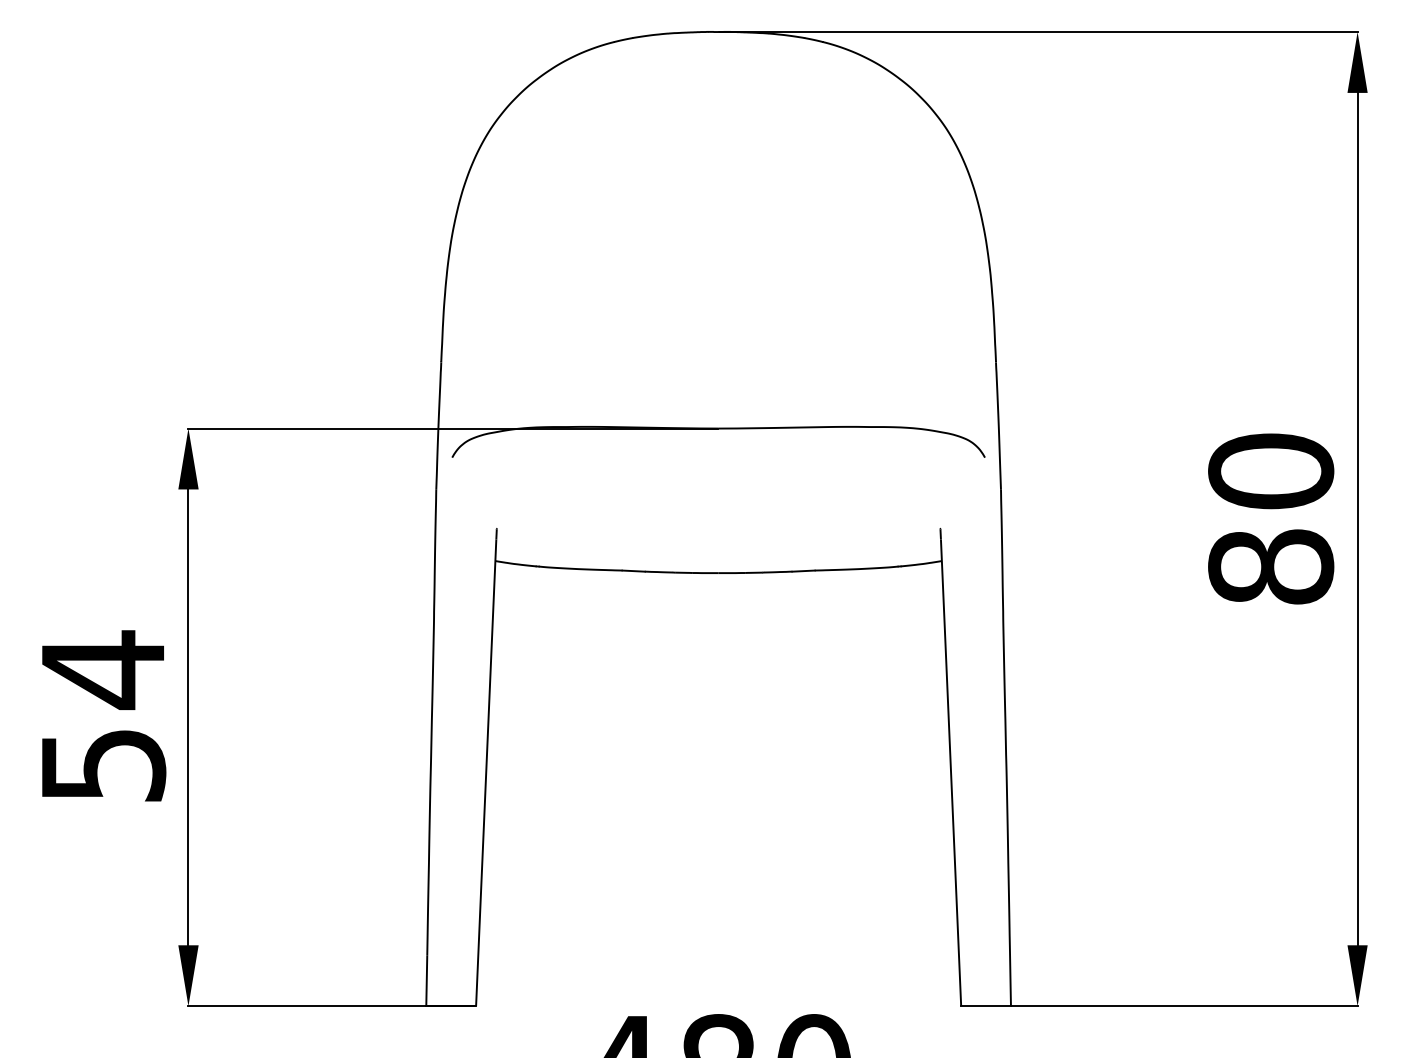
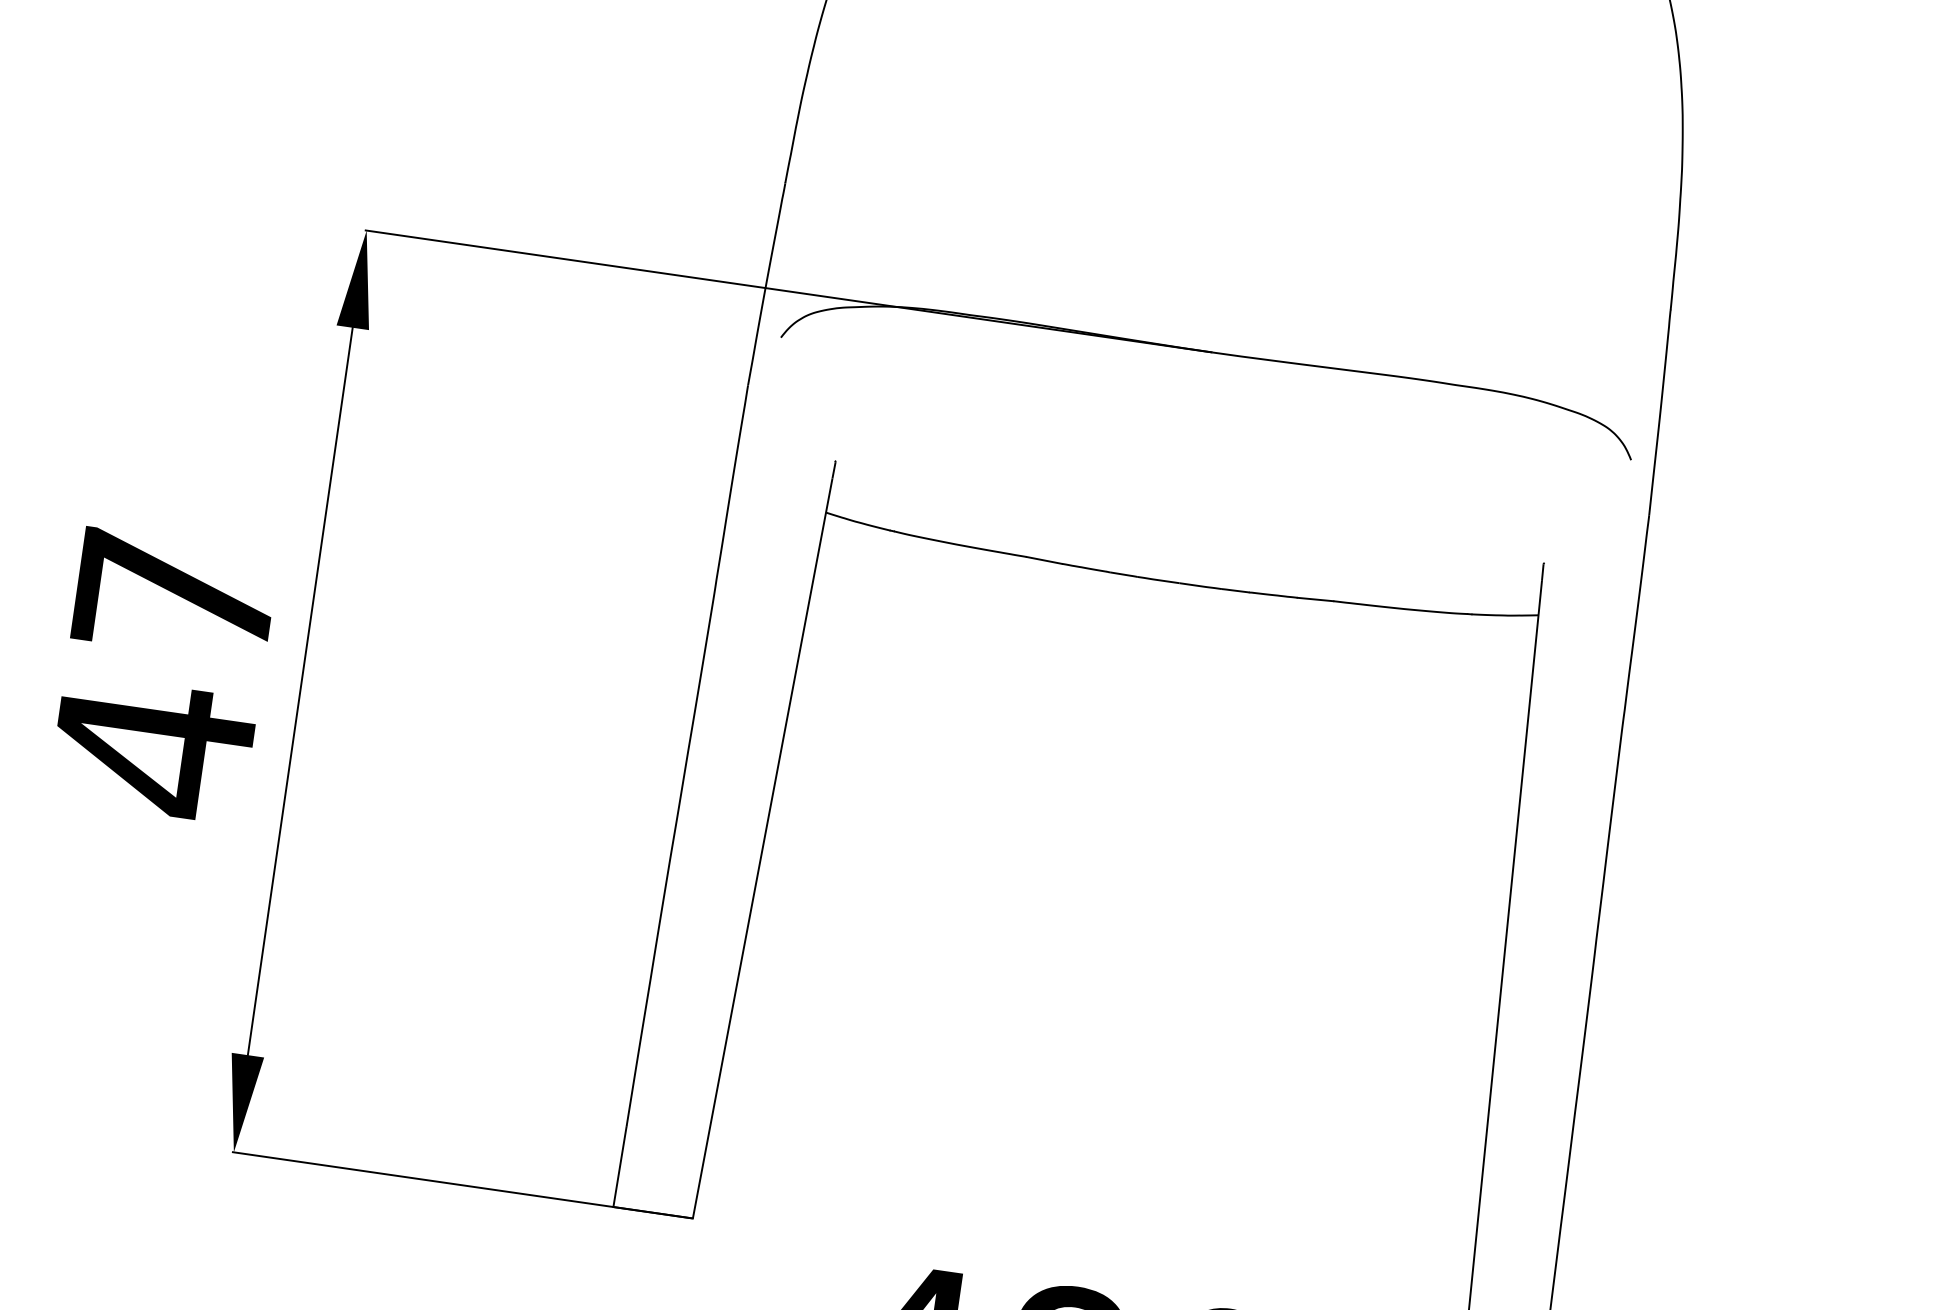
text: (104, 717) -> (166, 672), 54 -> 47

